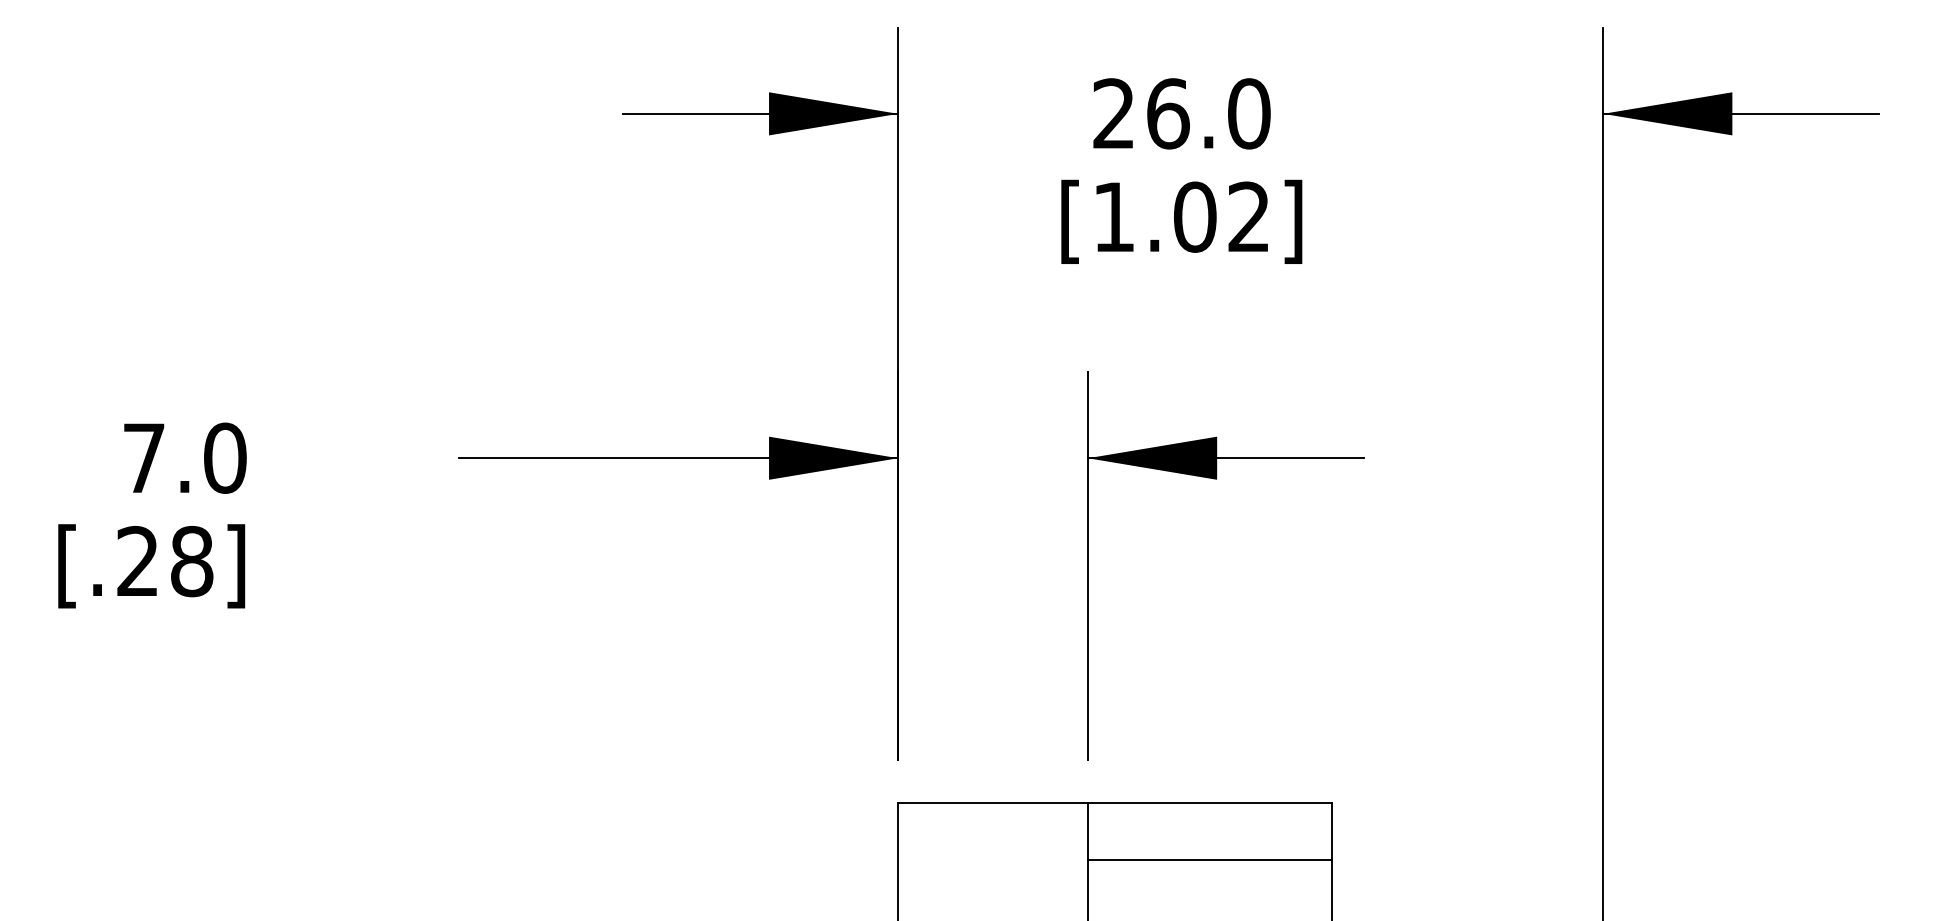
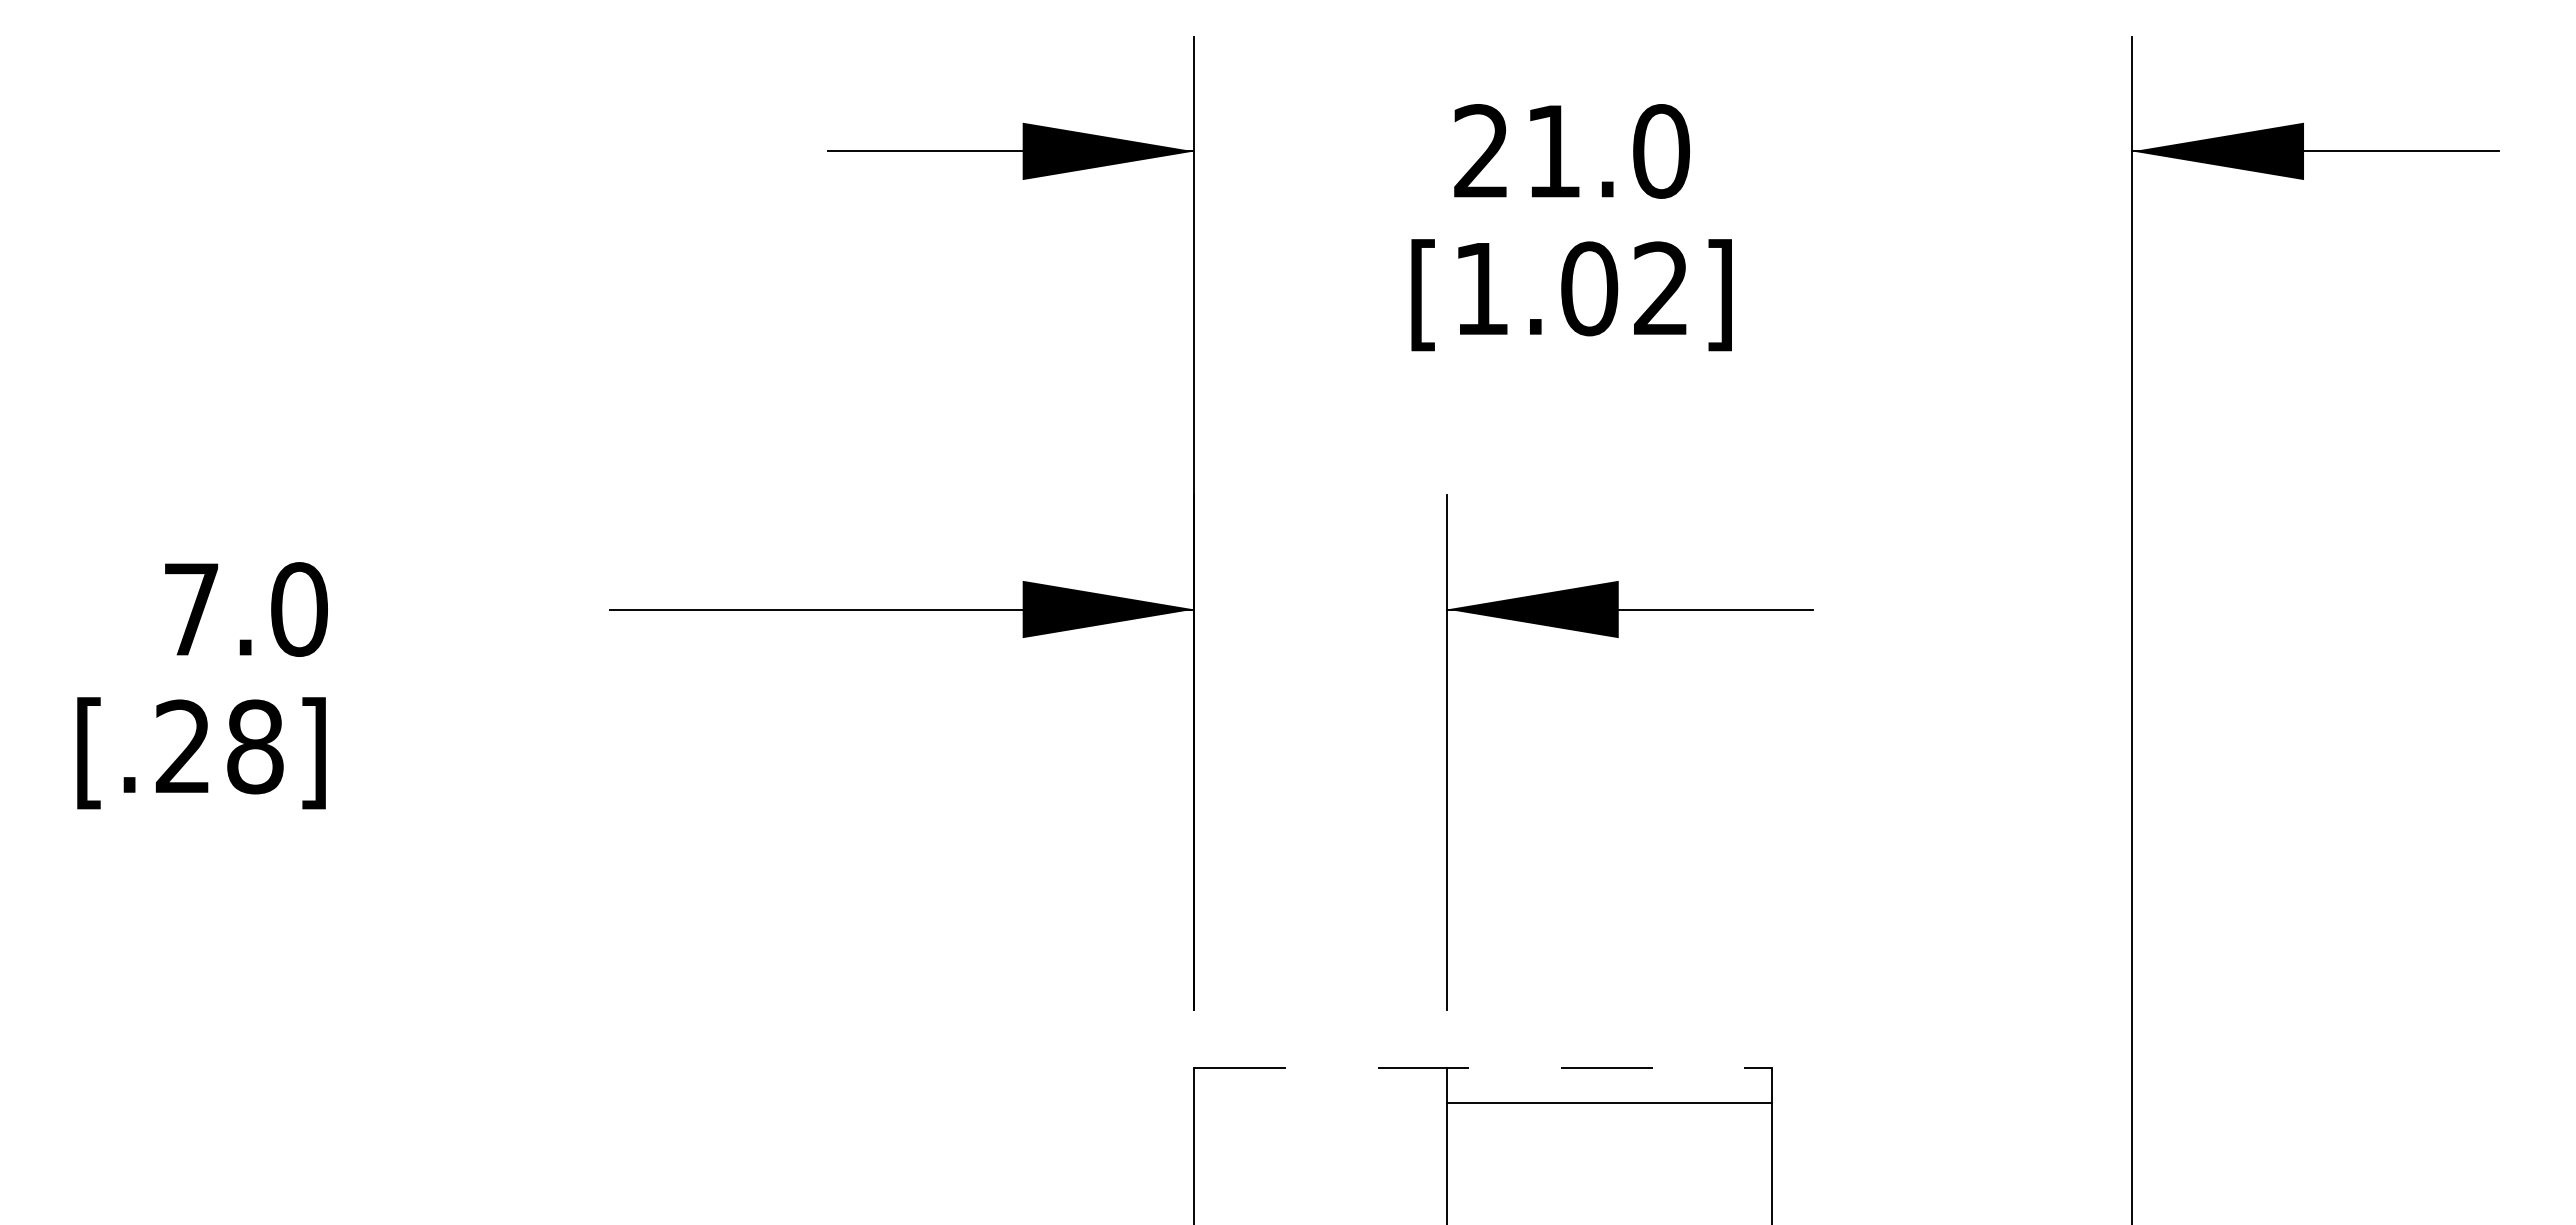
text: (1168, 113) -> (1553, 151), 26.0 -> 21.0
line: (1115, 802) -> (1483, 1067), solid -> dashed
line: (1209, 859) -> (1608, 1102), moved

